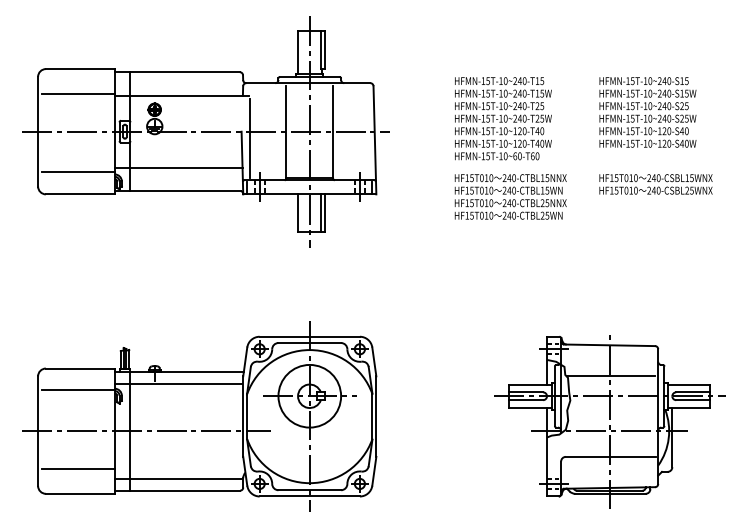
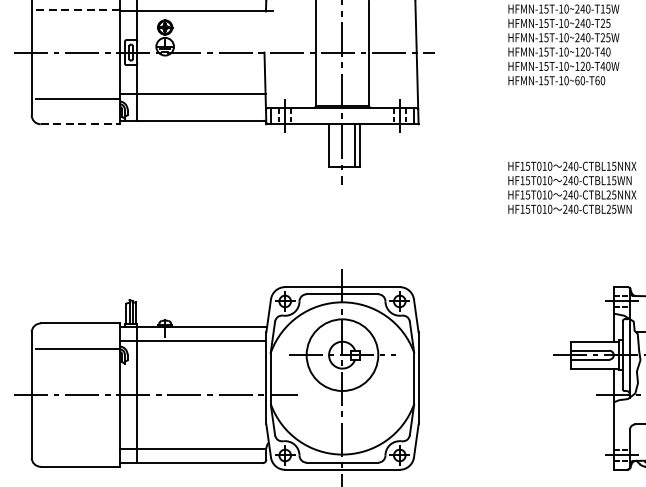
line: (78, 94) -> (77, 10), solid -> dashed
line: (249, 138) -> (273, 60), removed
line: (80, 194) -> (80, 124), solid -> dashed
text: (510, 196) -> (572, 187), moved
line: (78, 468) -> (77, 437), removed

